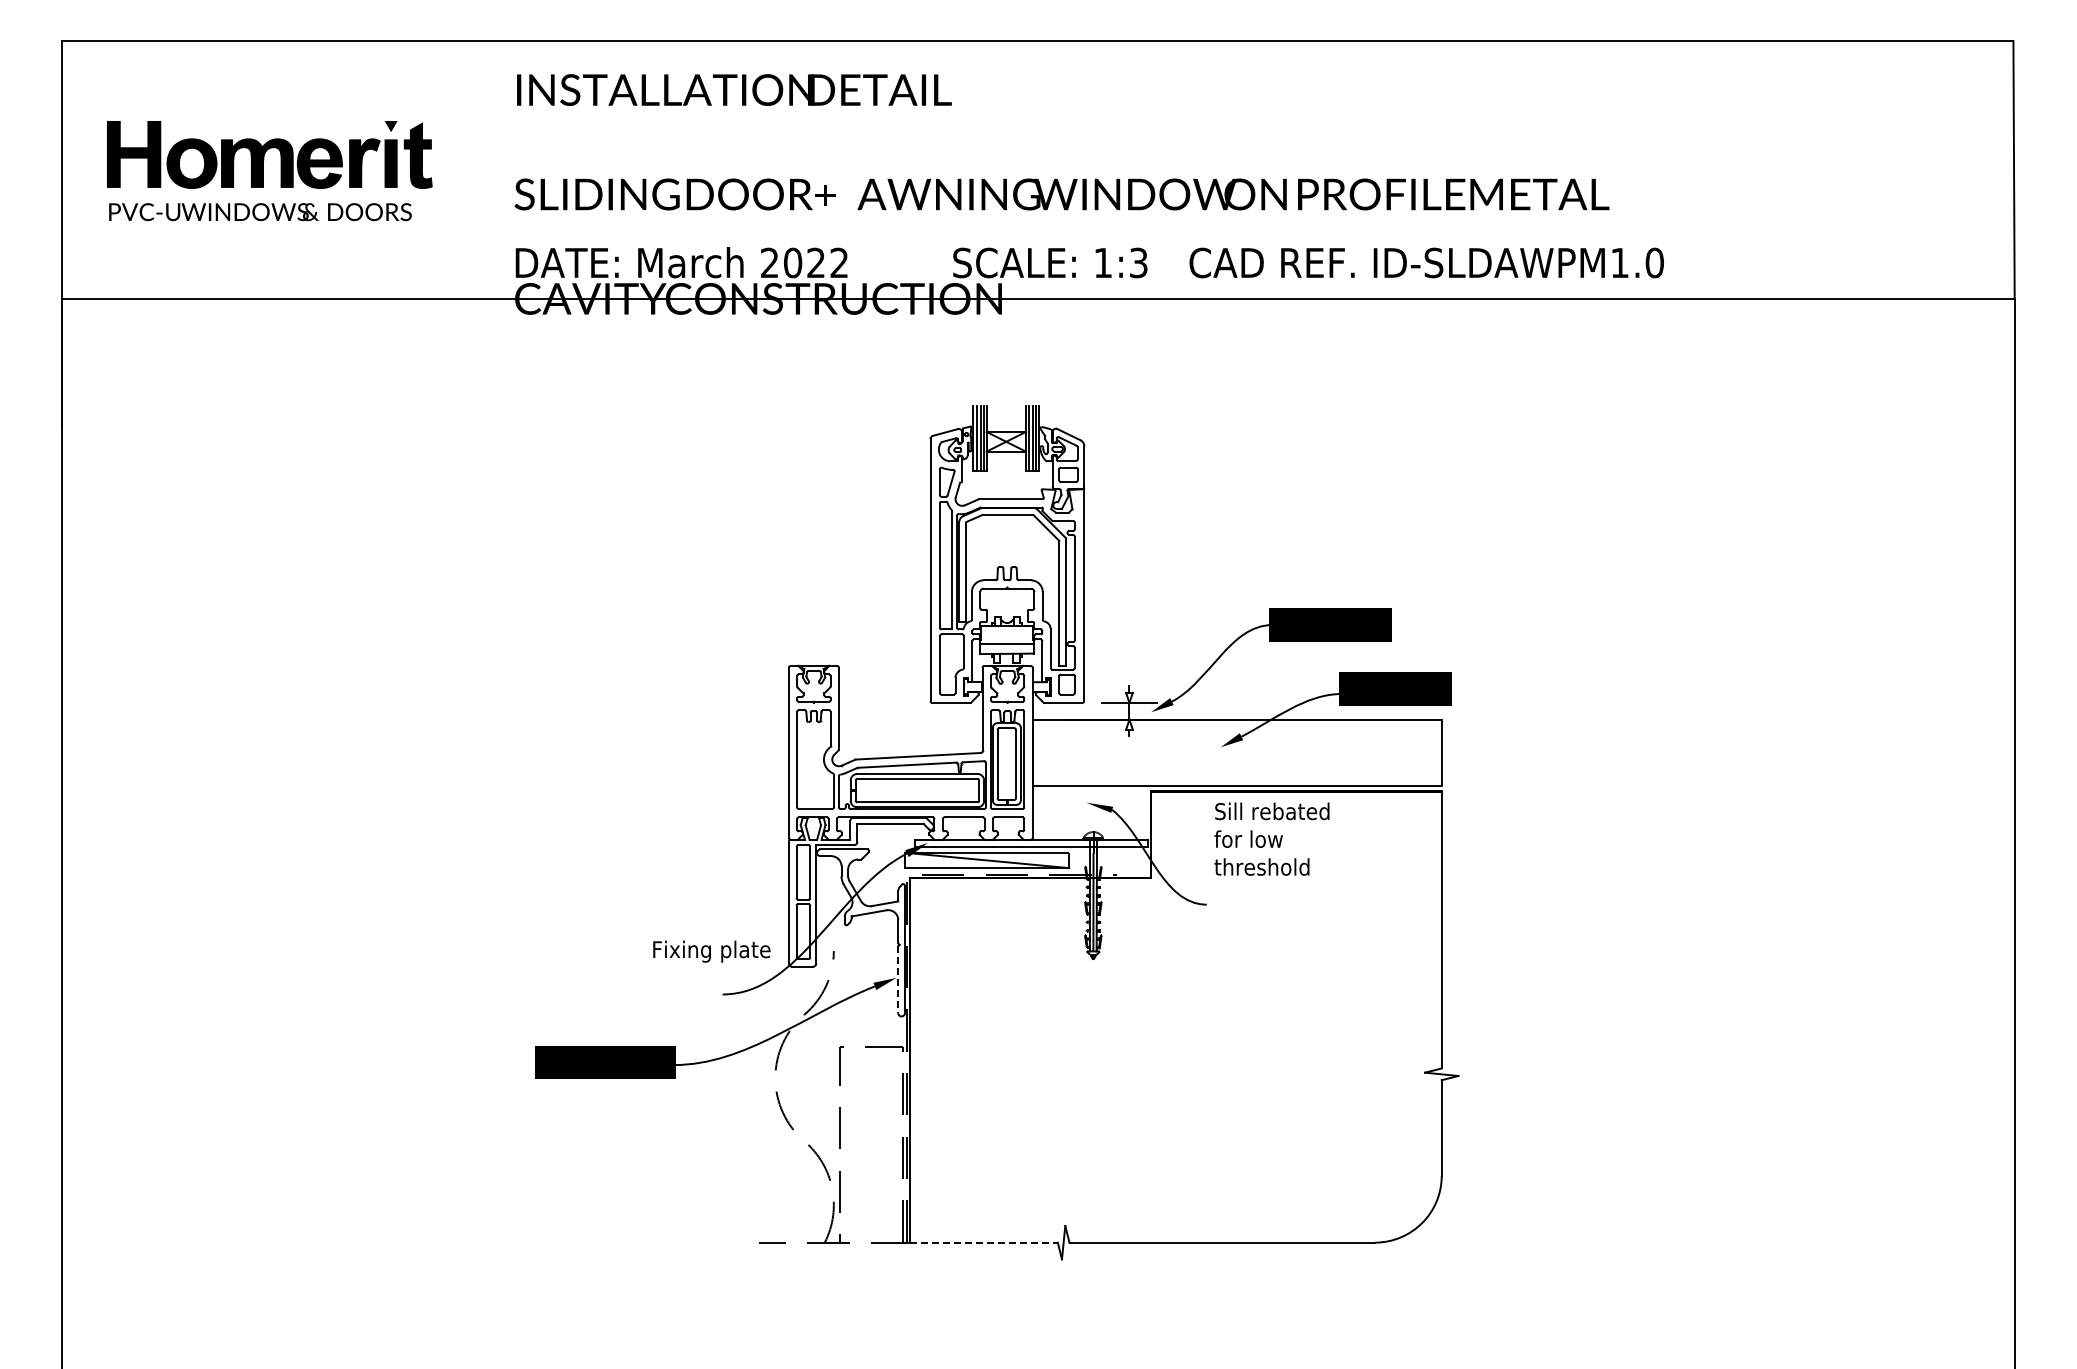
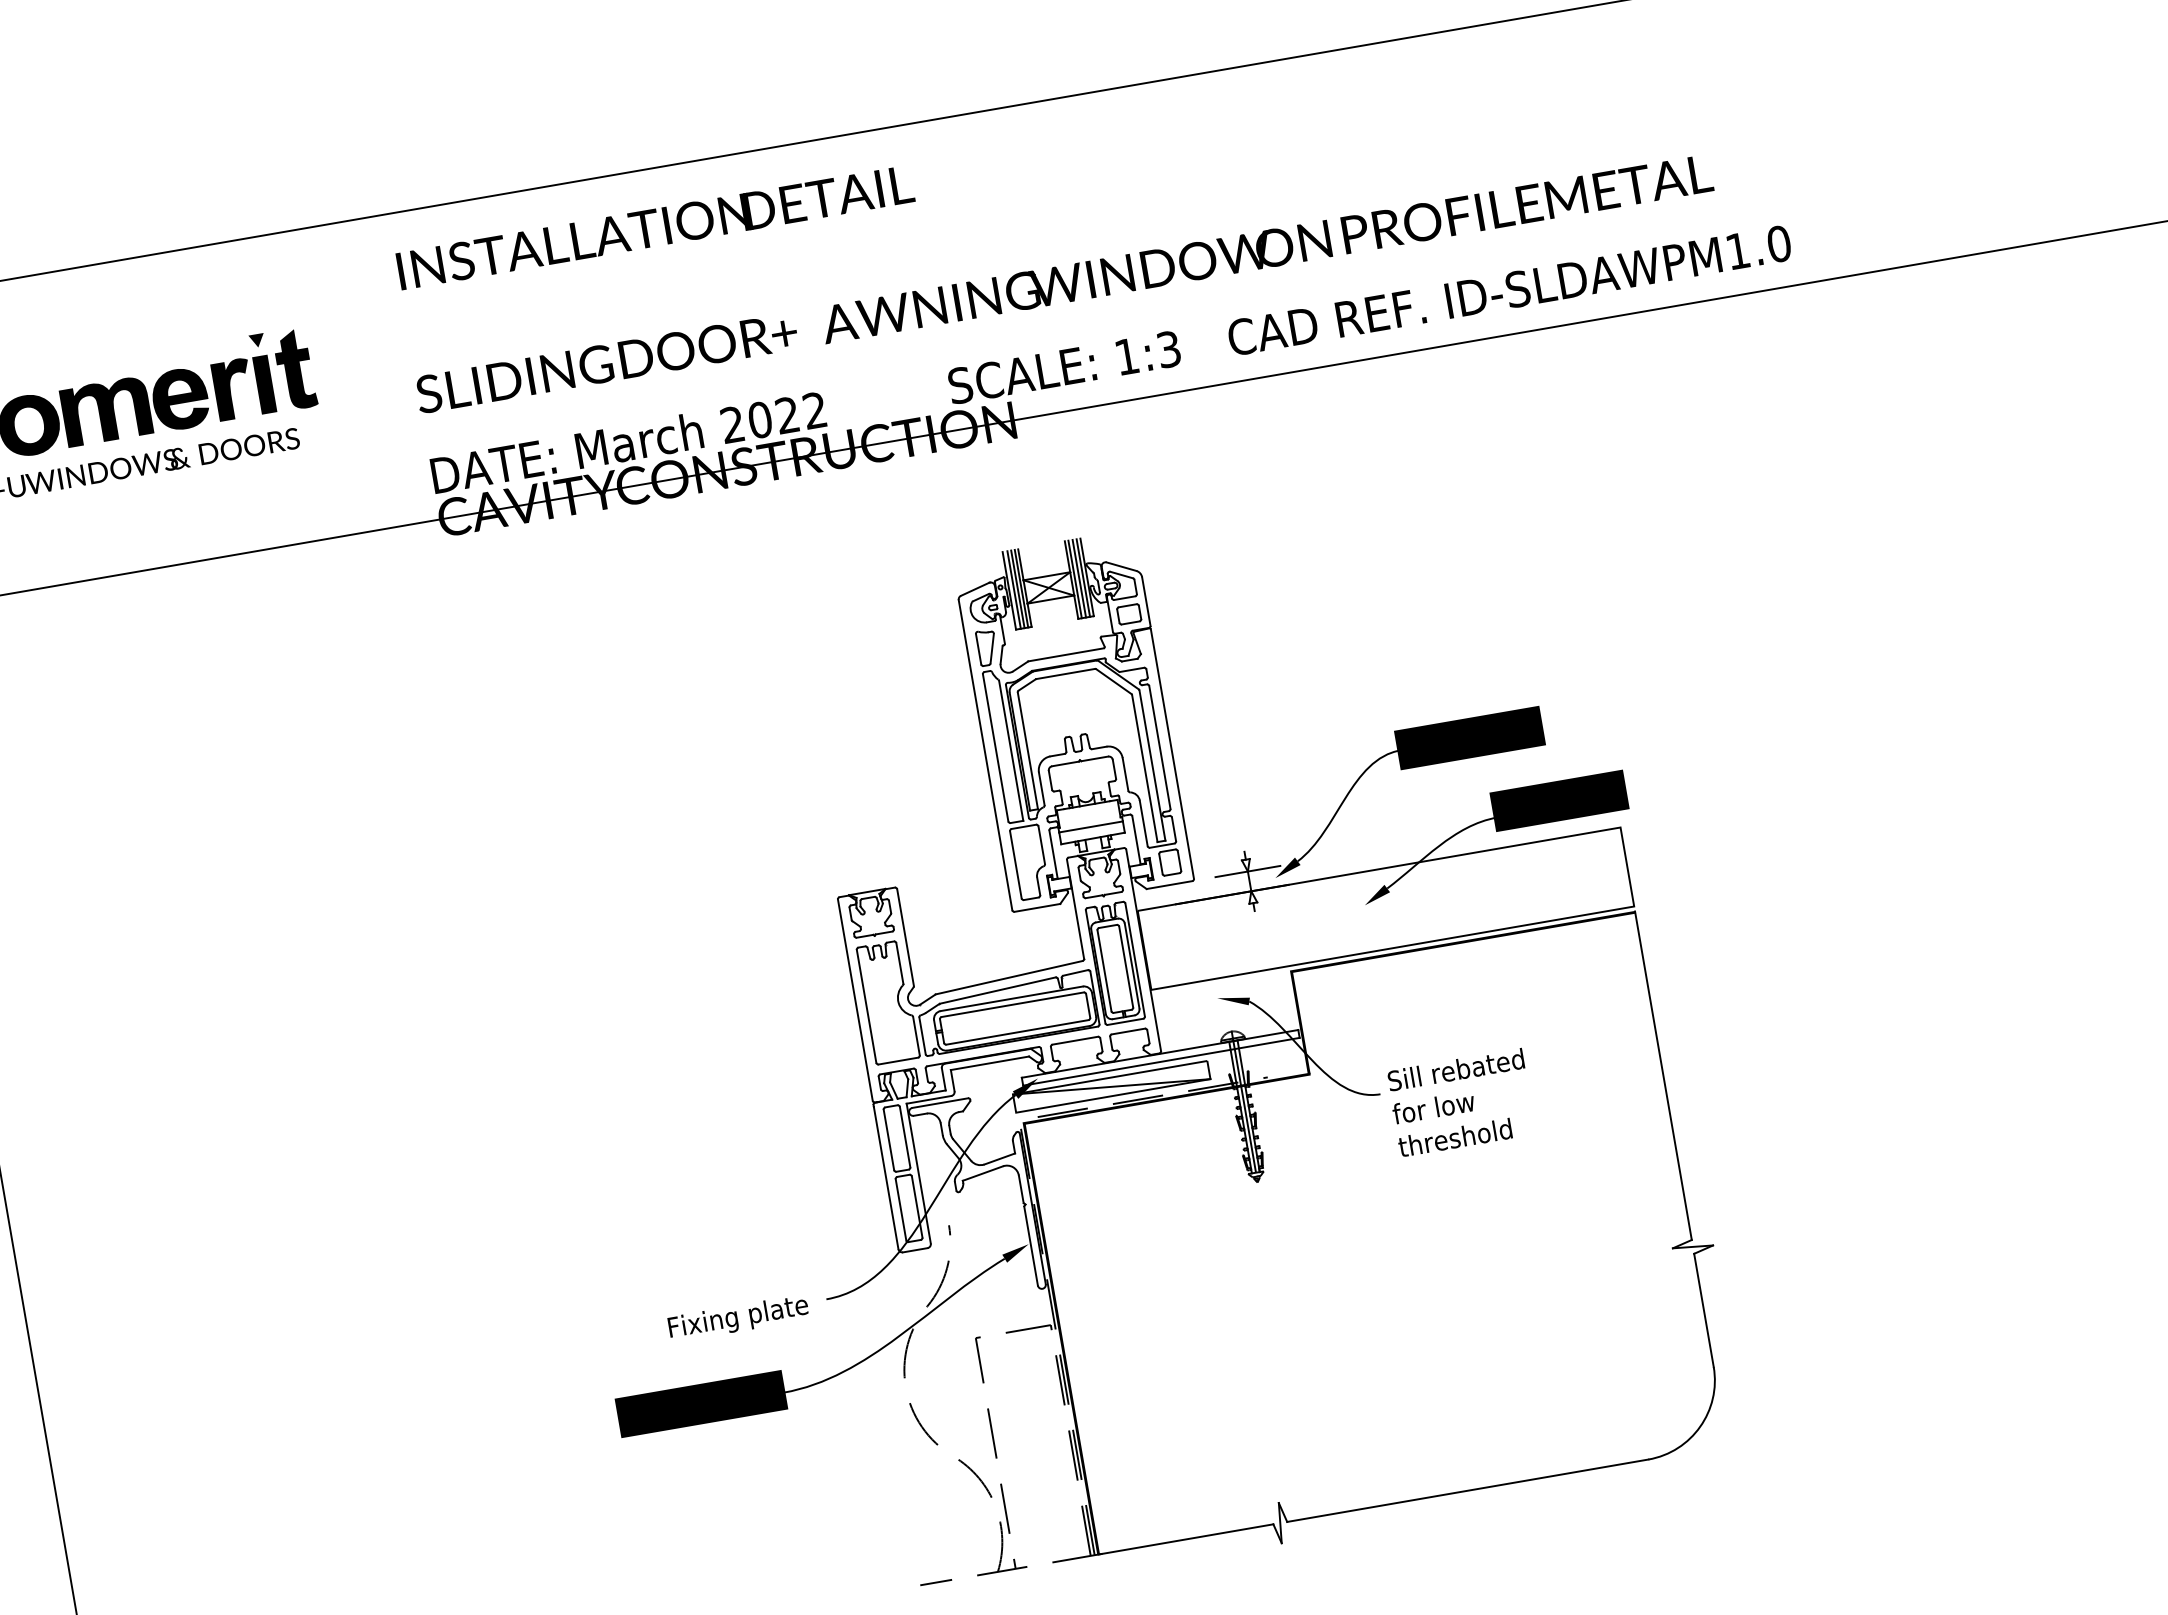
text: (1271, 838) -> (1460, 1102), moved
text: (711, 951) -> (738, 1318), moved
line: (898, 980) -> (1031, 1246), dashed -> solid
line: (983, 1242) -> (1185, 1539), dashed -> solid

